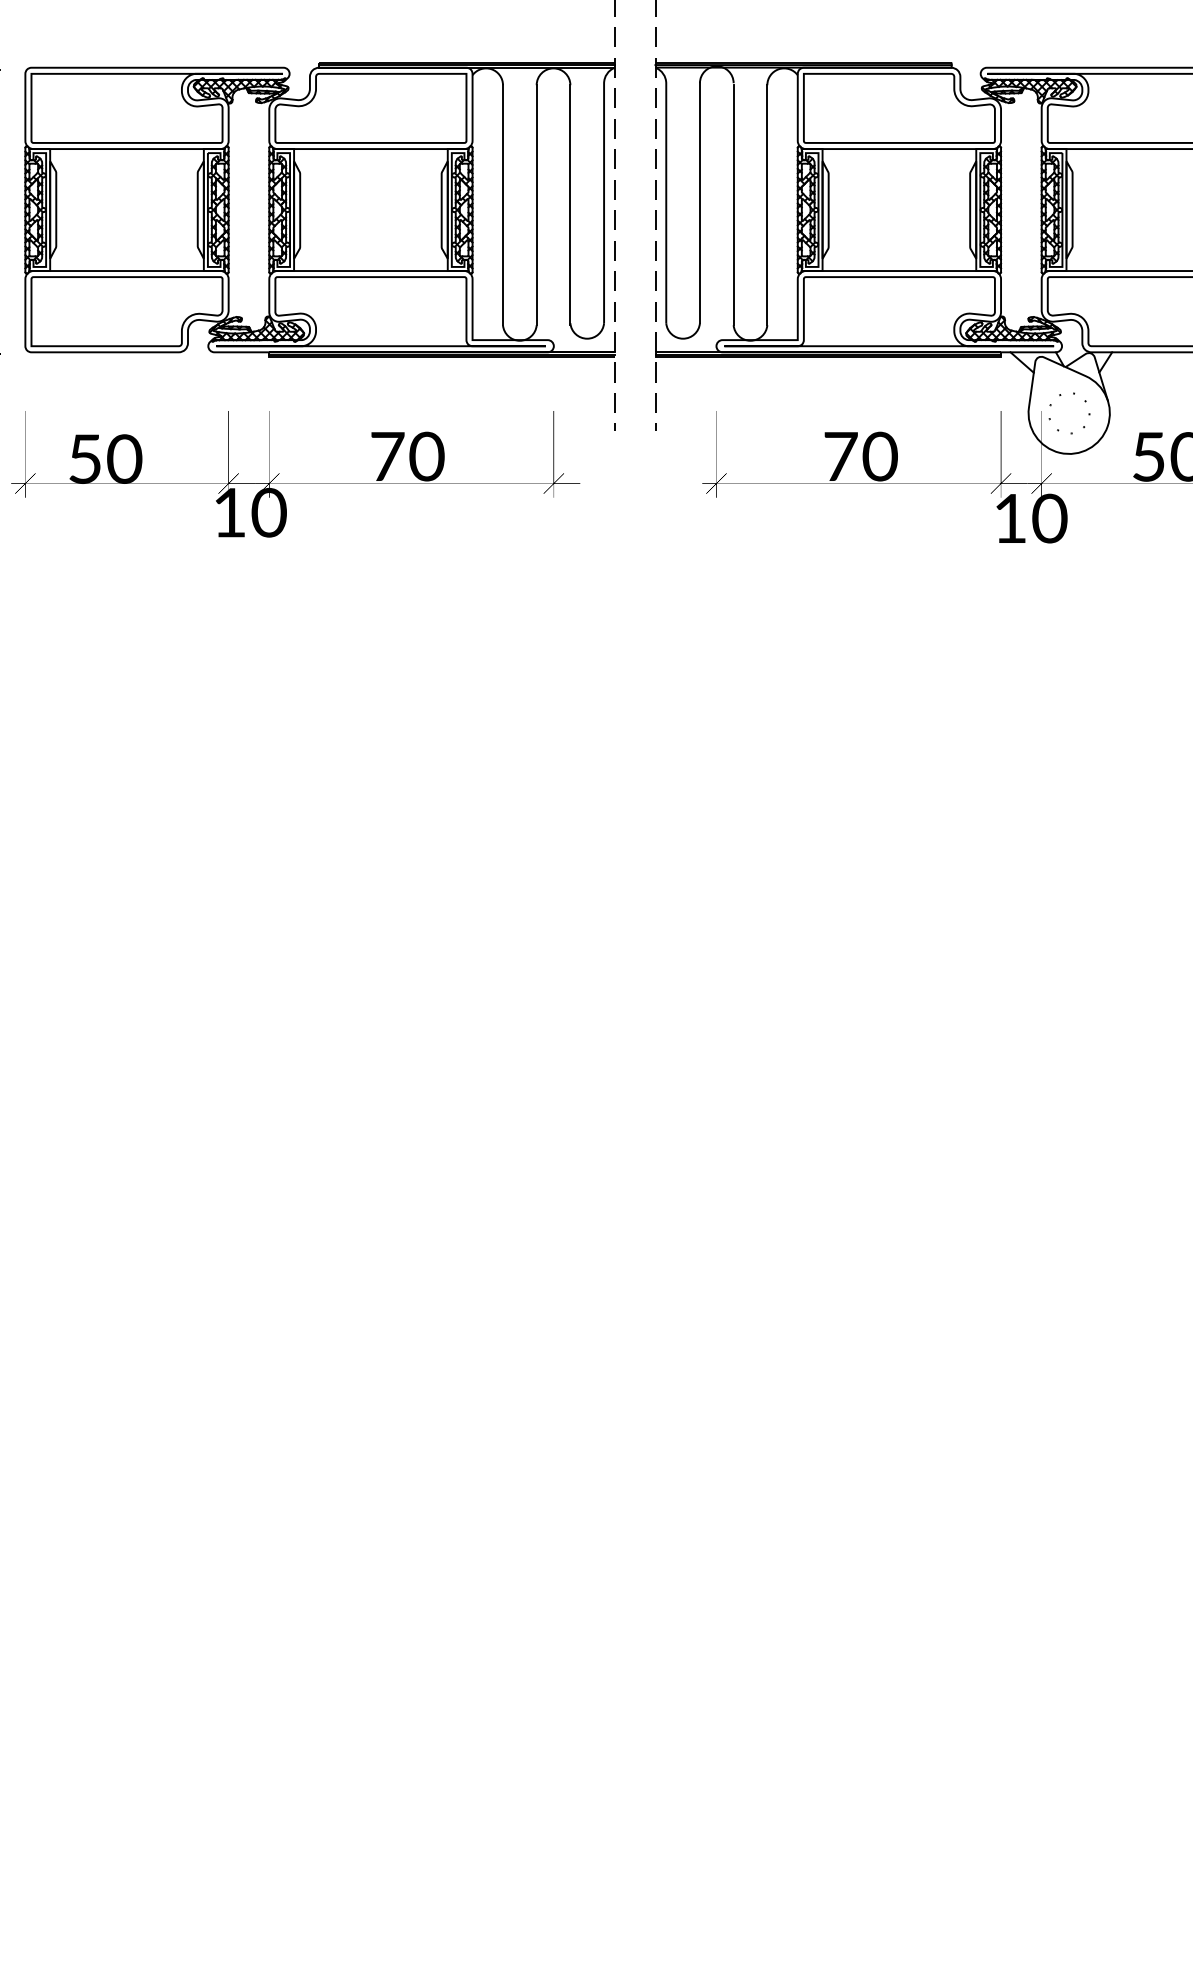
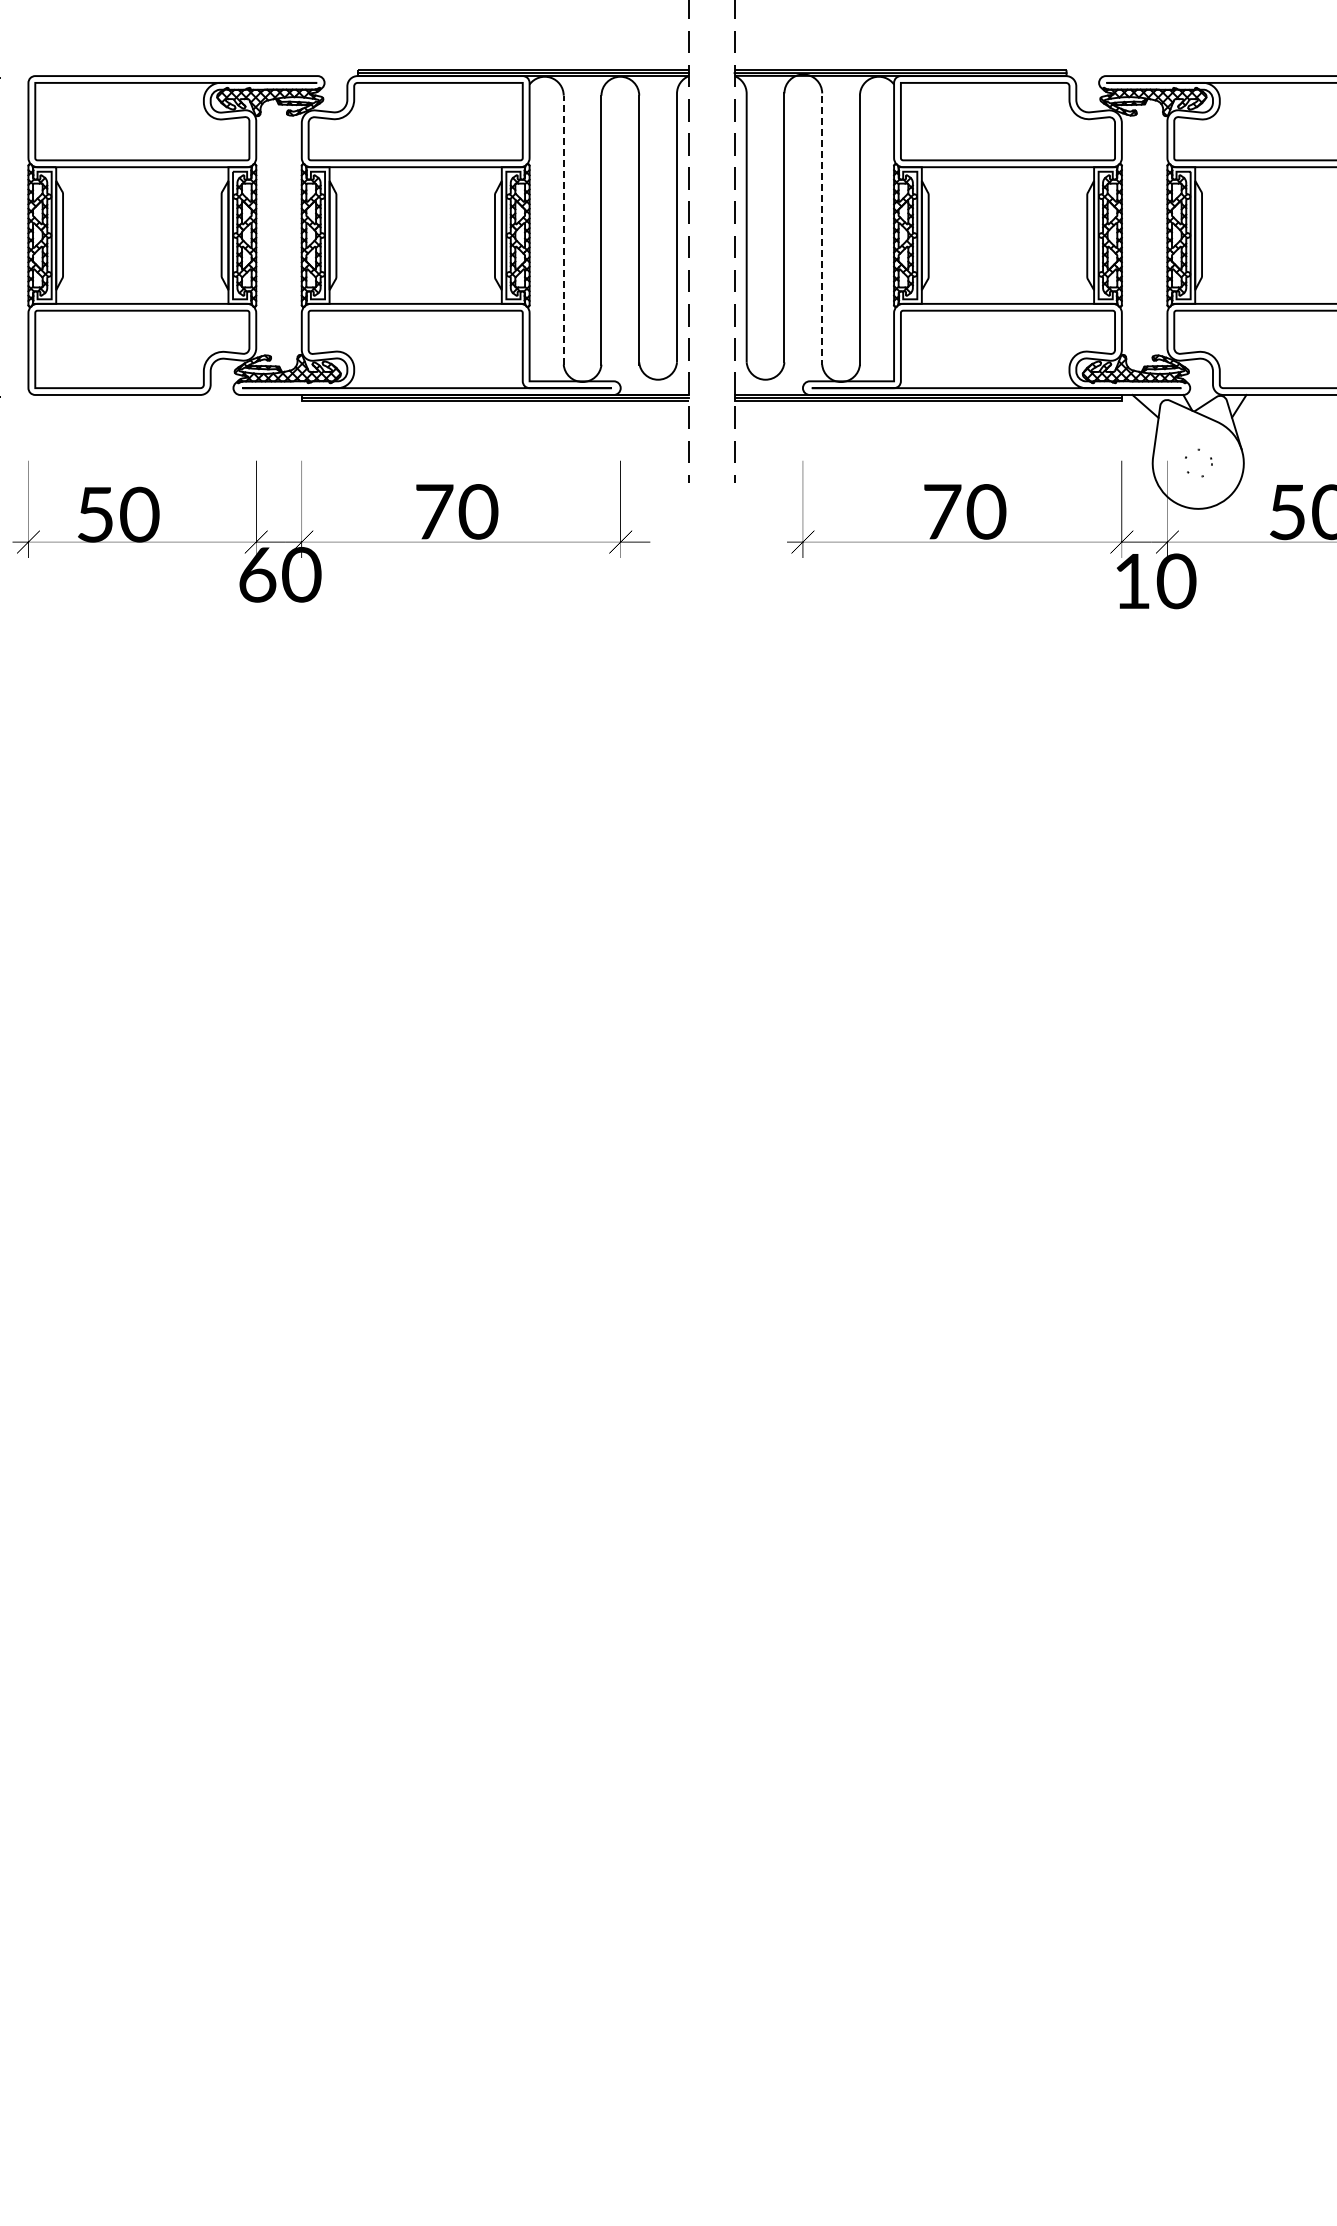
line: (502, 205) -> (563, 230), solid -> dashed
line: (733, 205) -> (822, 230), solid -> dashed
circle: (1069, 413) -> (1198, 463), size x0.6
text: (229, 512) -> (257, 574), 10 -> 60

